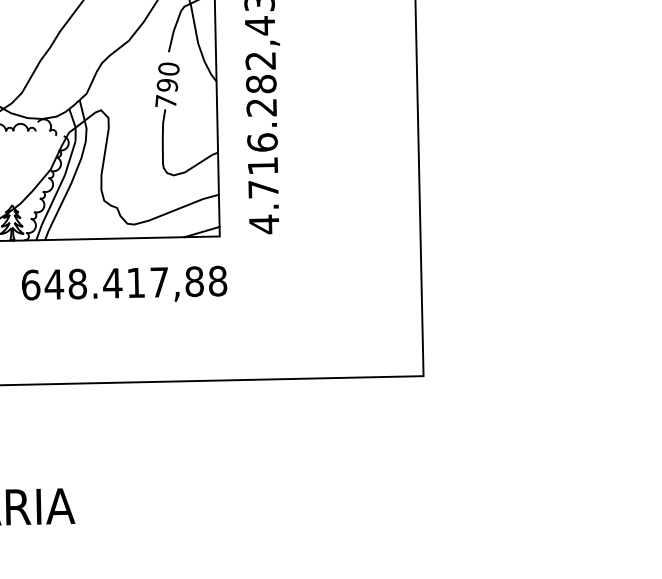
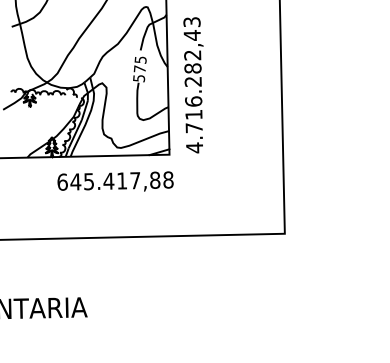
text: (166, 85) -> (139, 69), 790 -> 575
text: (78, 283) -> (89, 181), 648.417,88 -> 645.417,88

